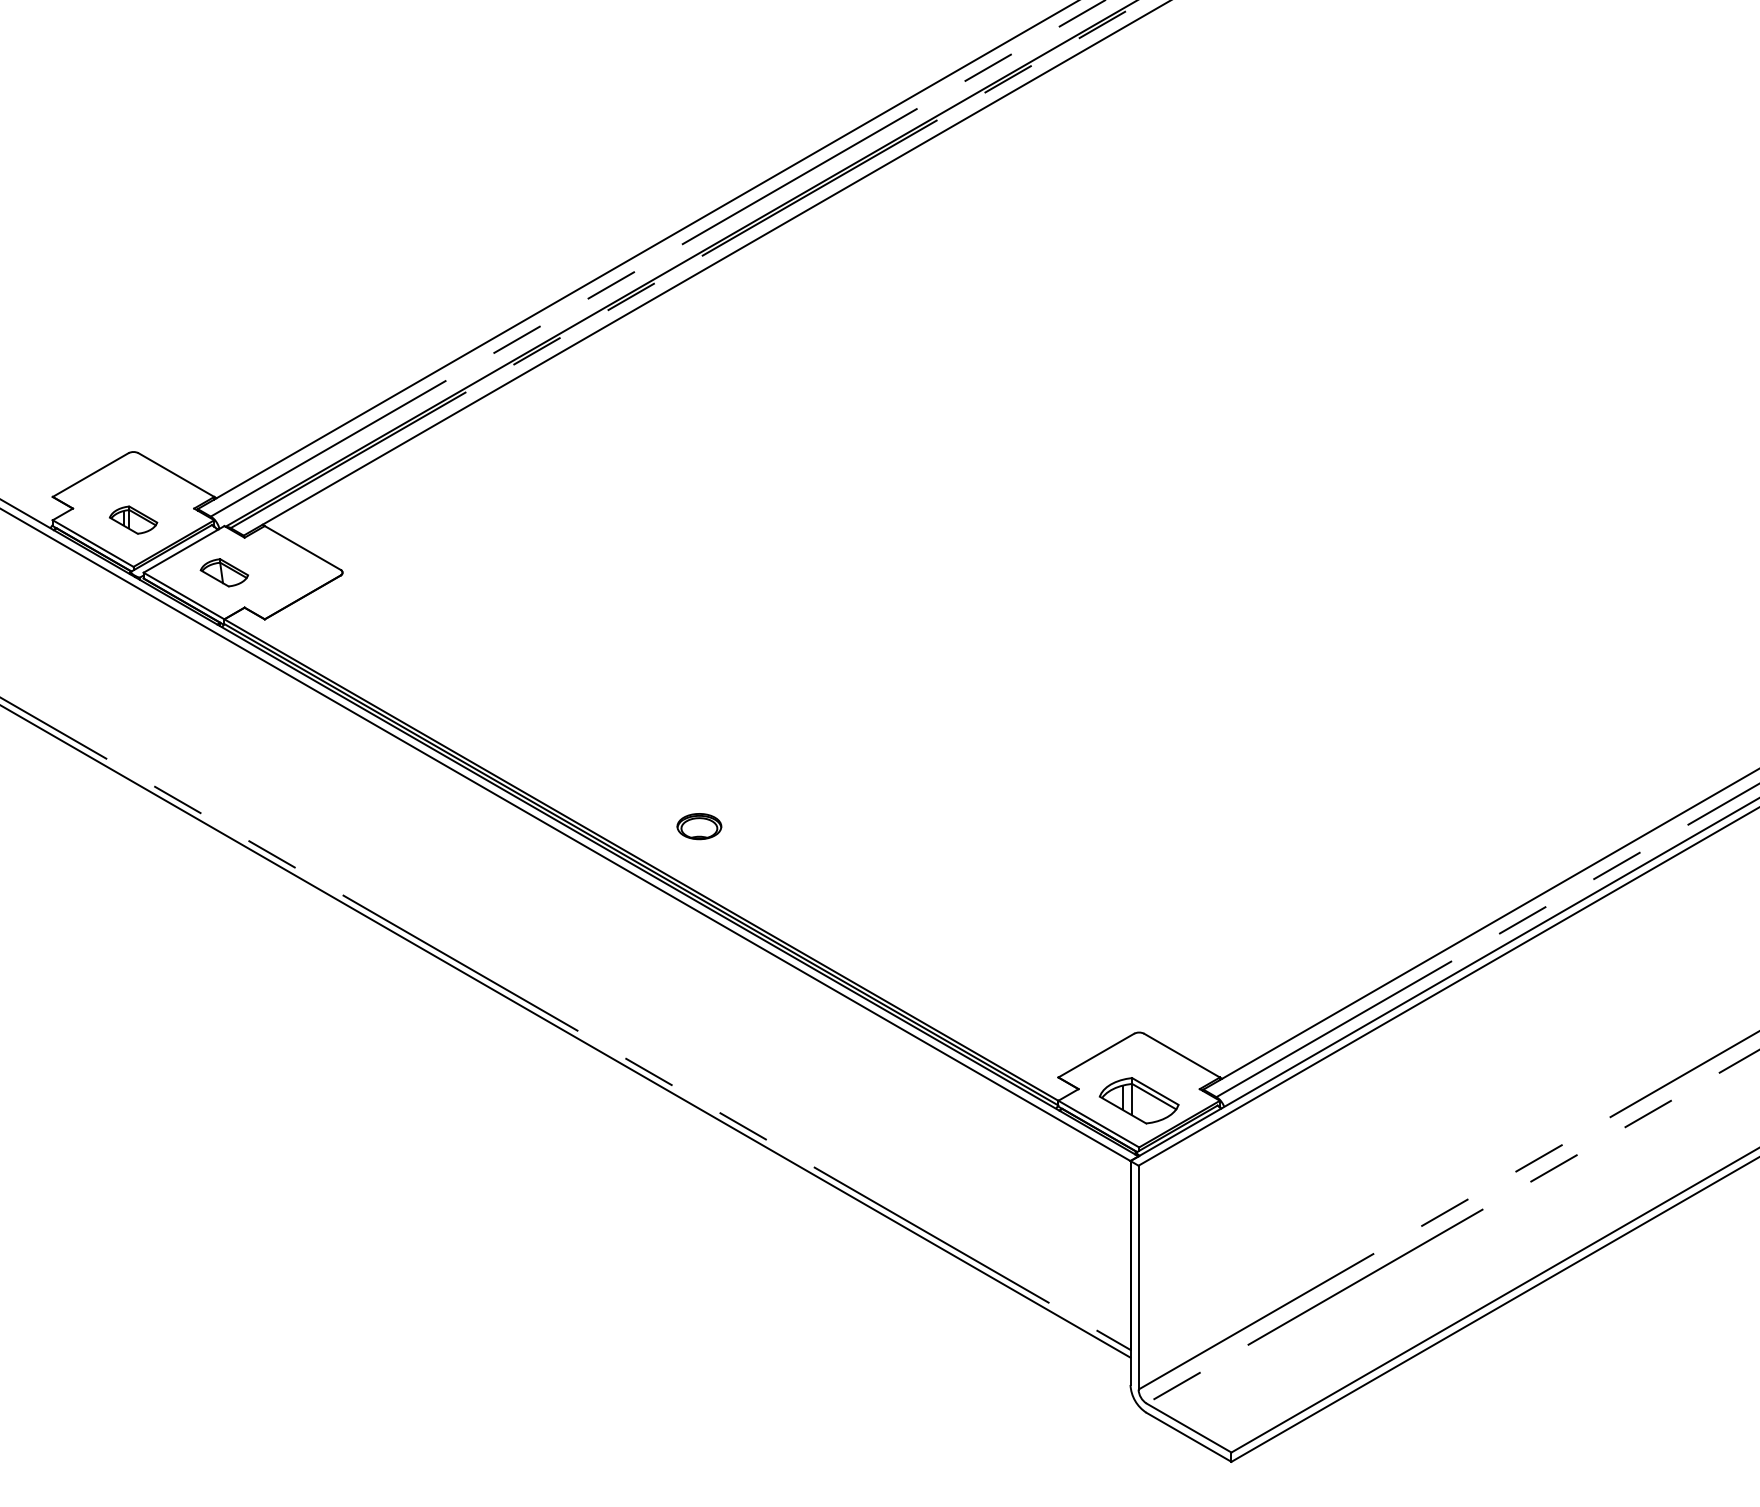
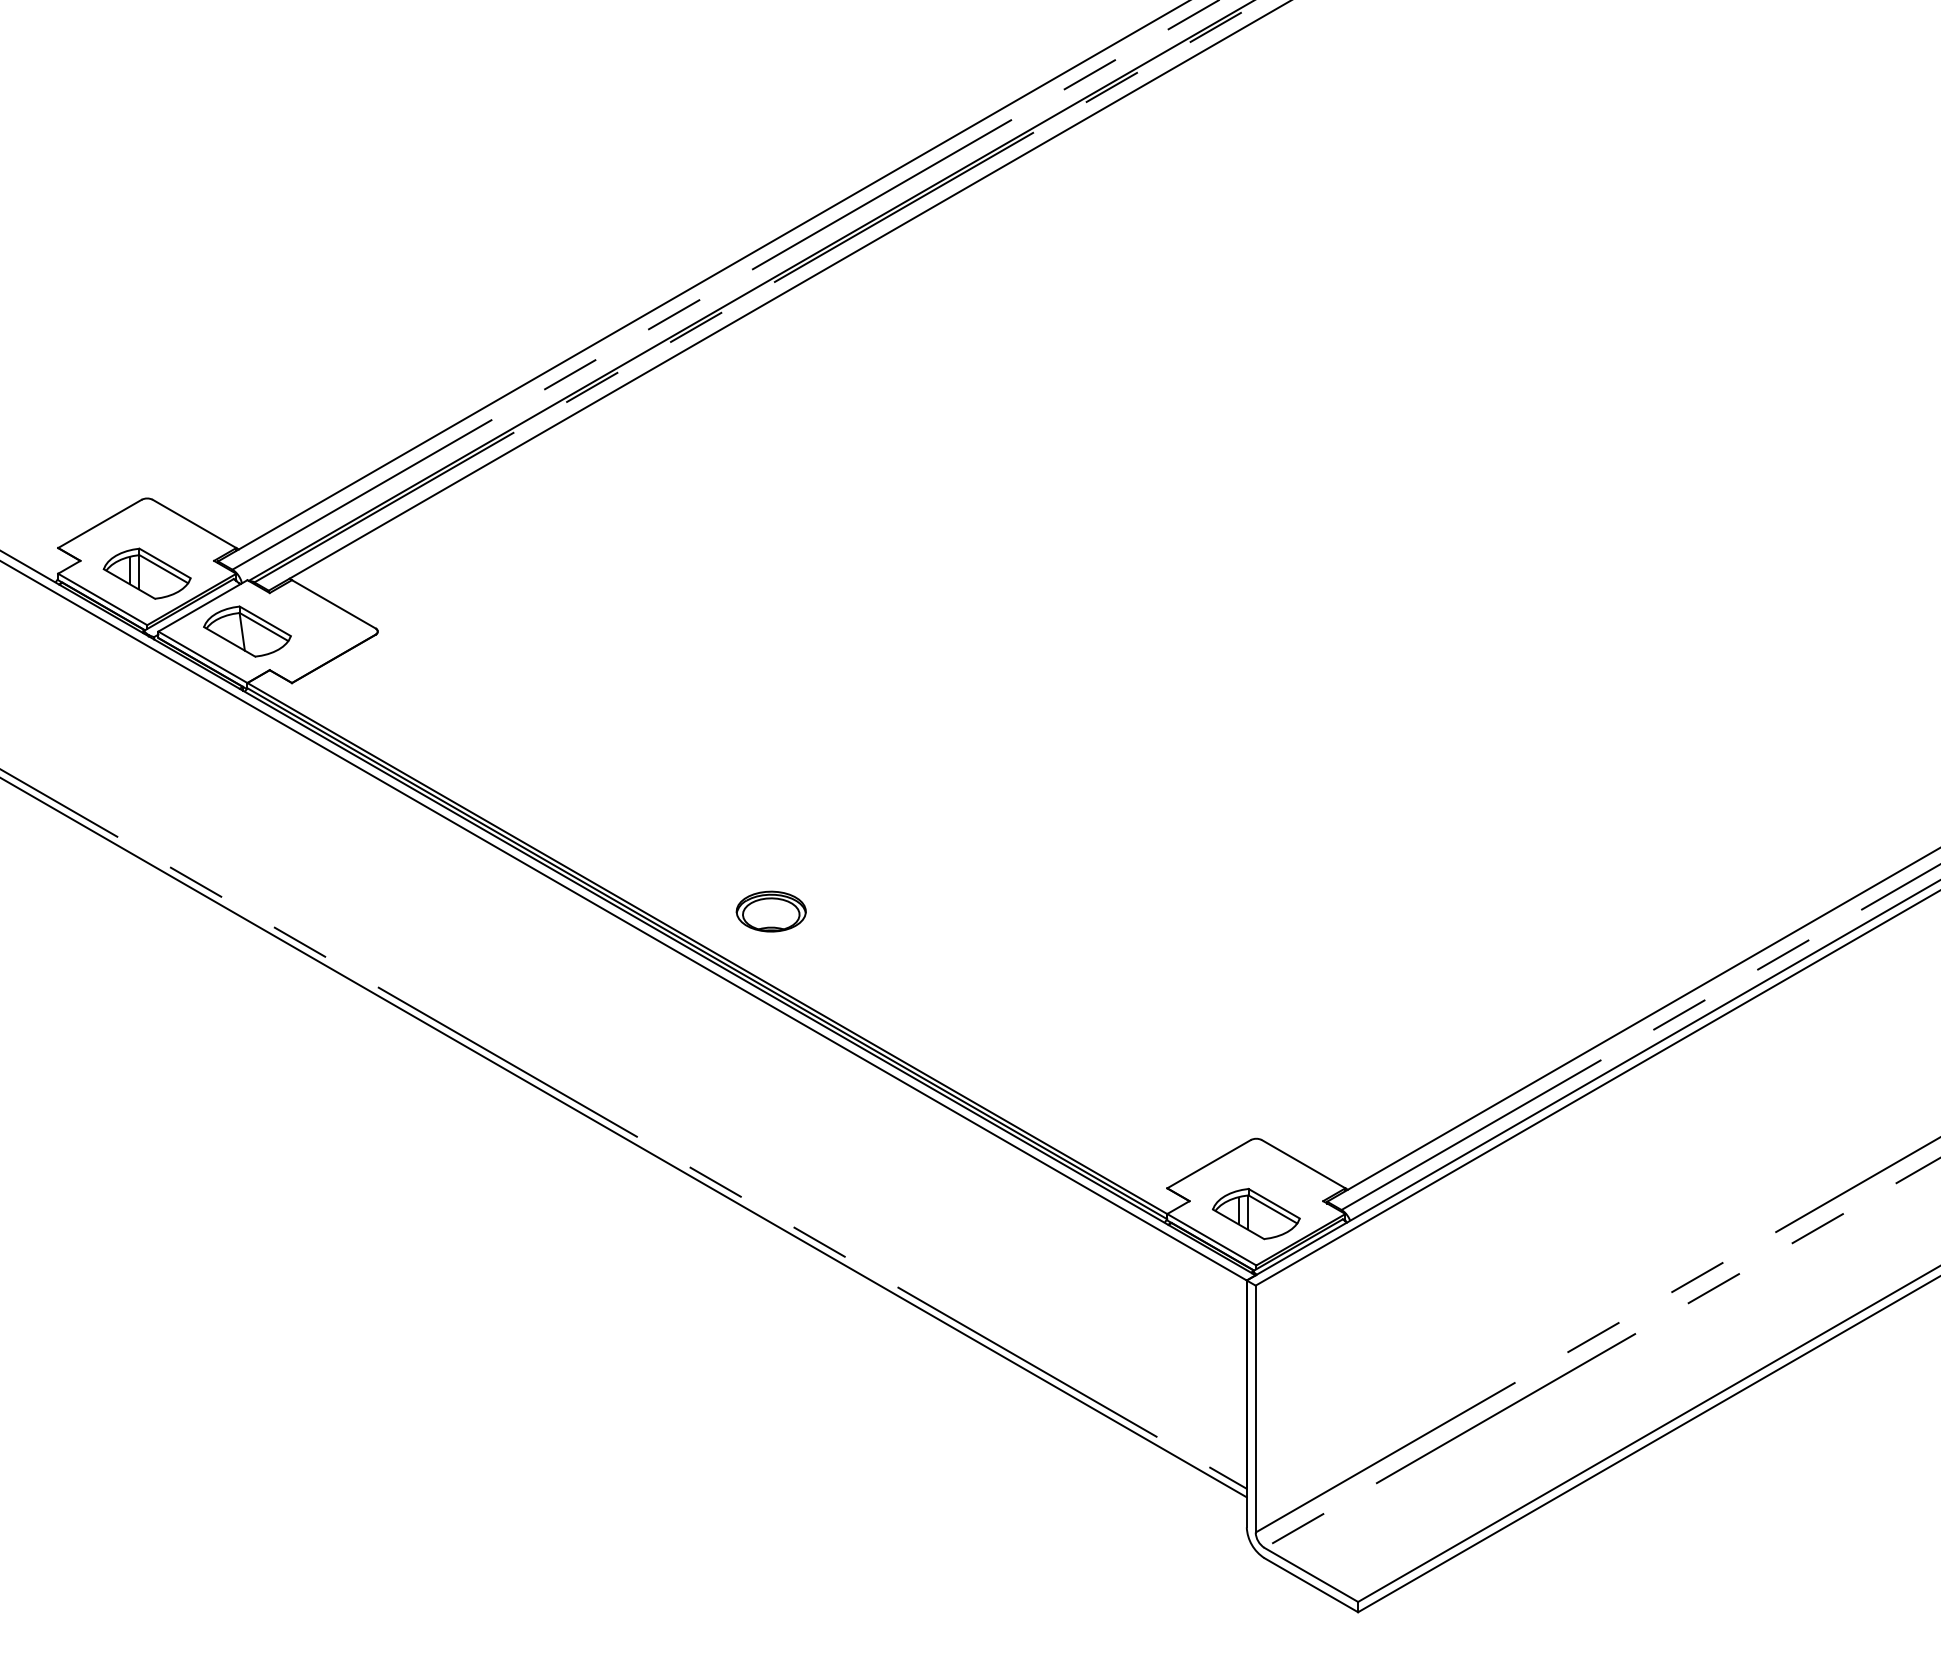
part: (133, 519) -> (147, 572), size x1.67
part: (224, 572) -> (247, 631), size x1.67
part: (699, 826) -> (771, 911), size x1.43

